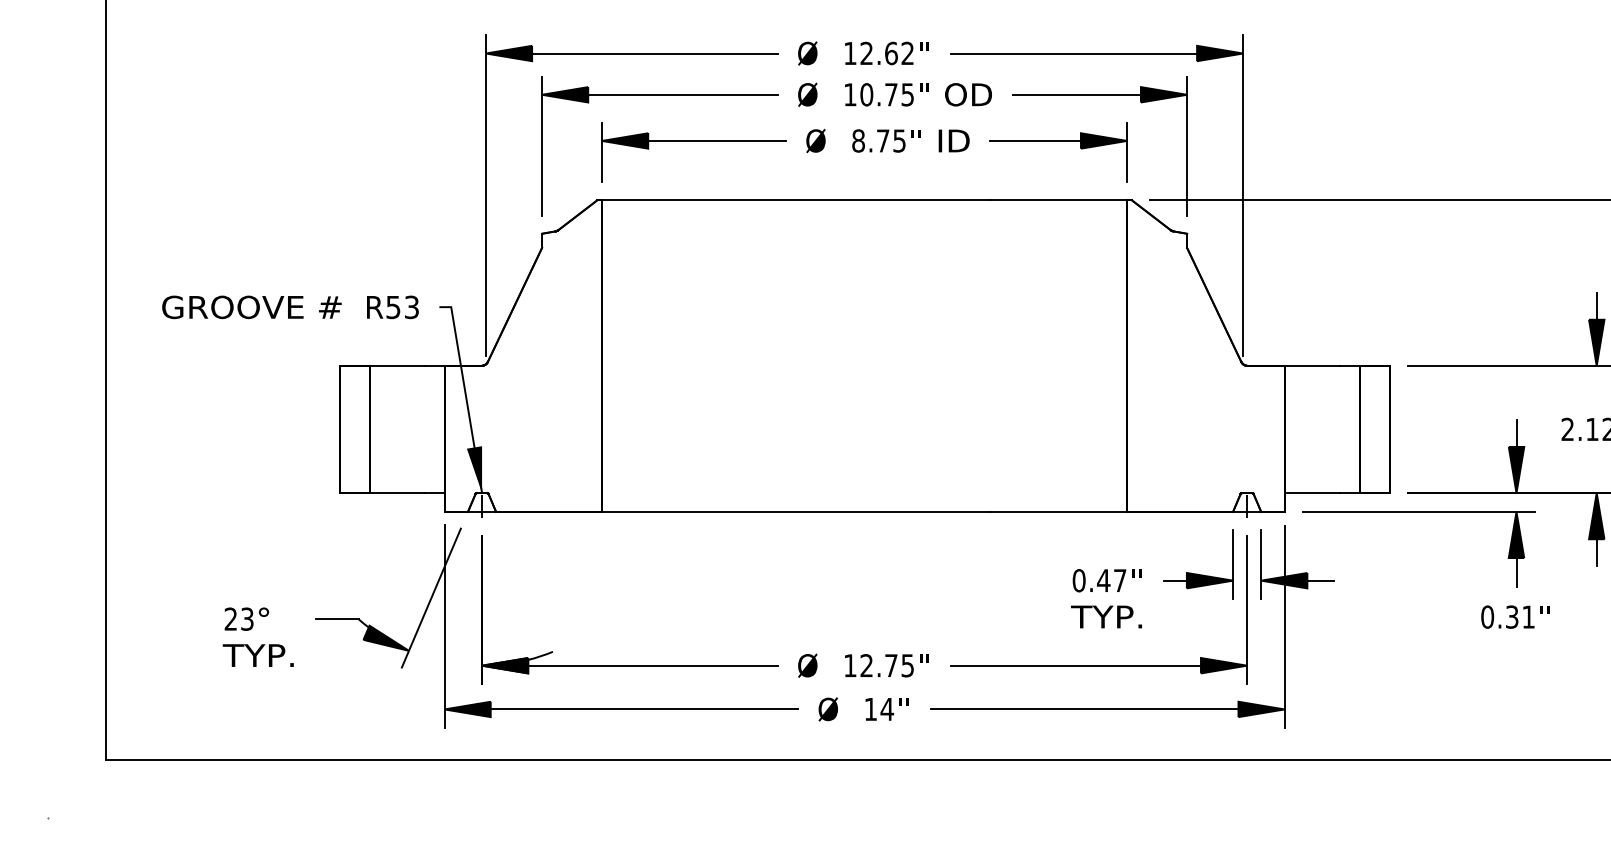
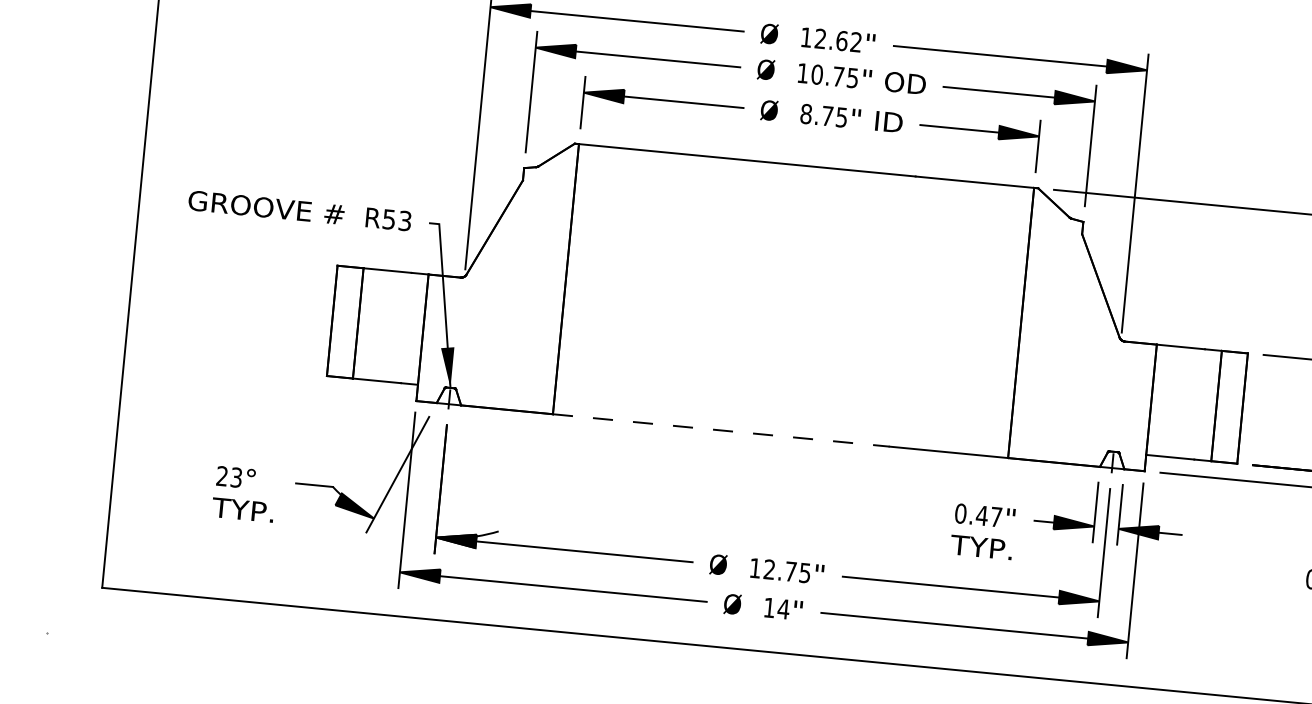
line: (796, 511) -> (721, 430), solid -> dashed

